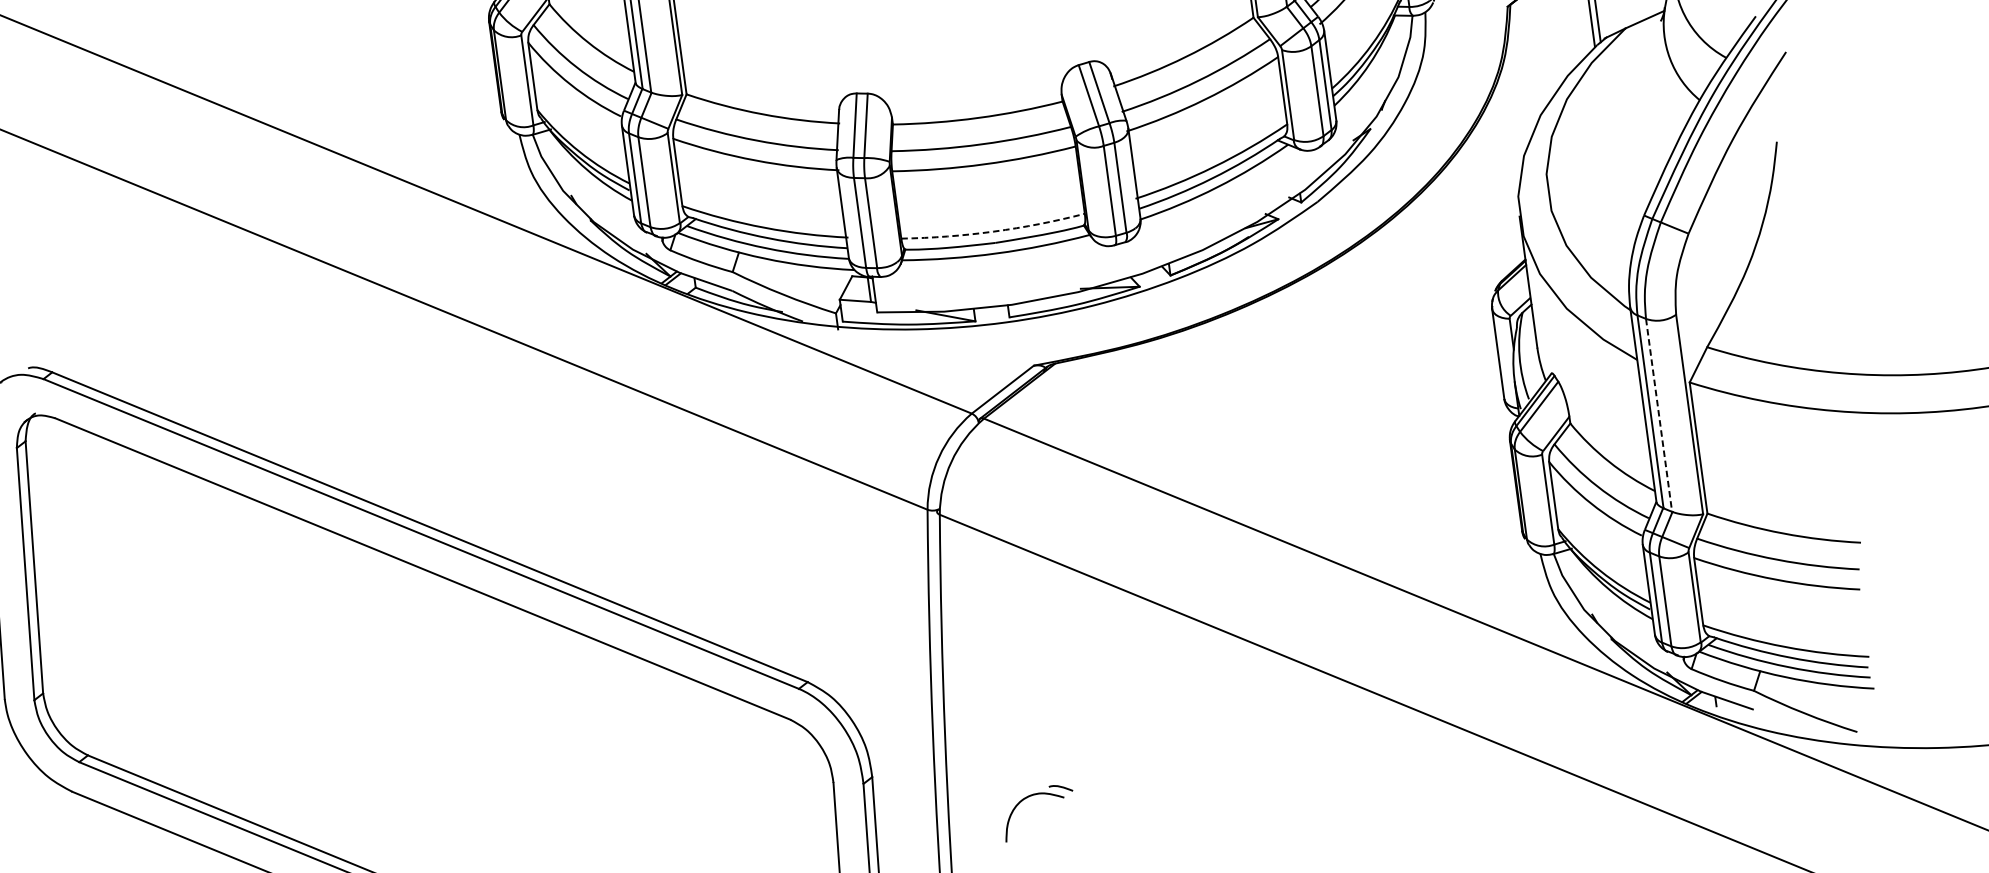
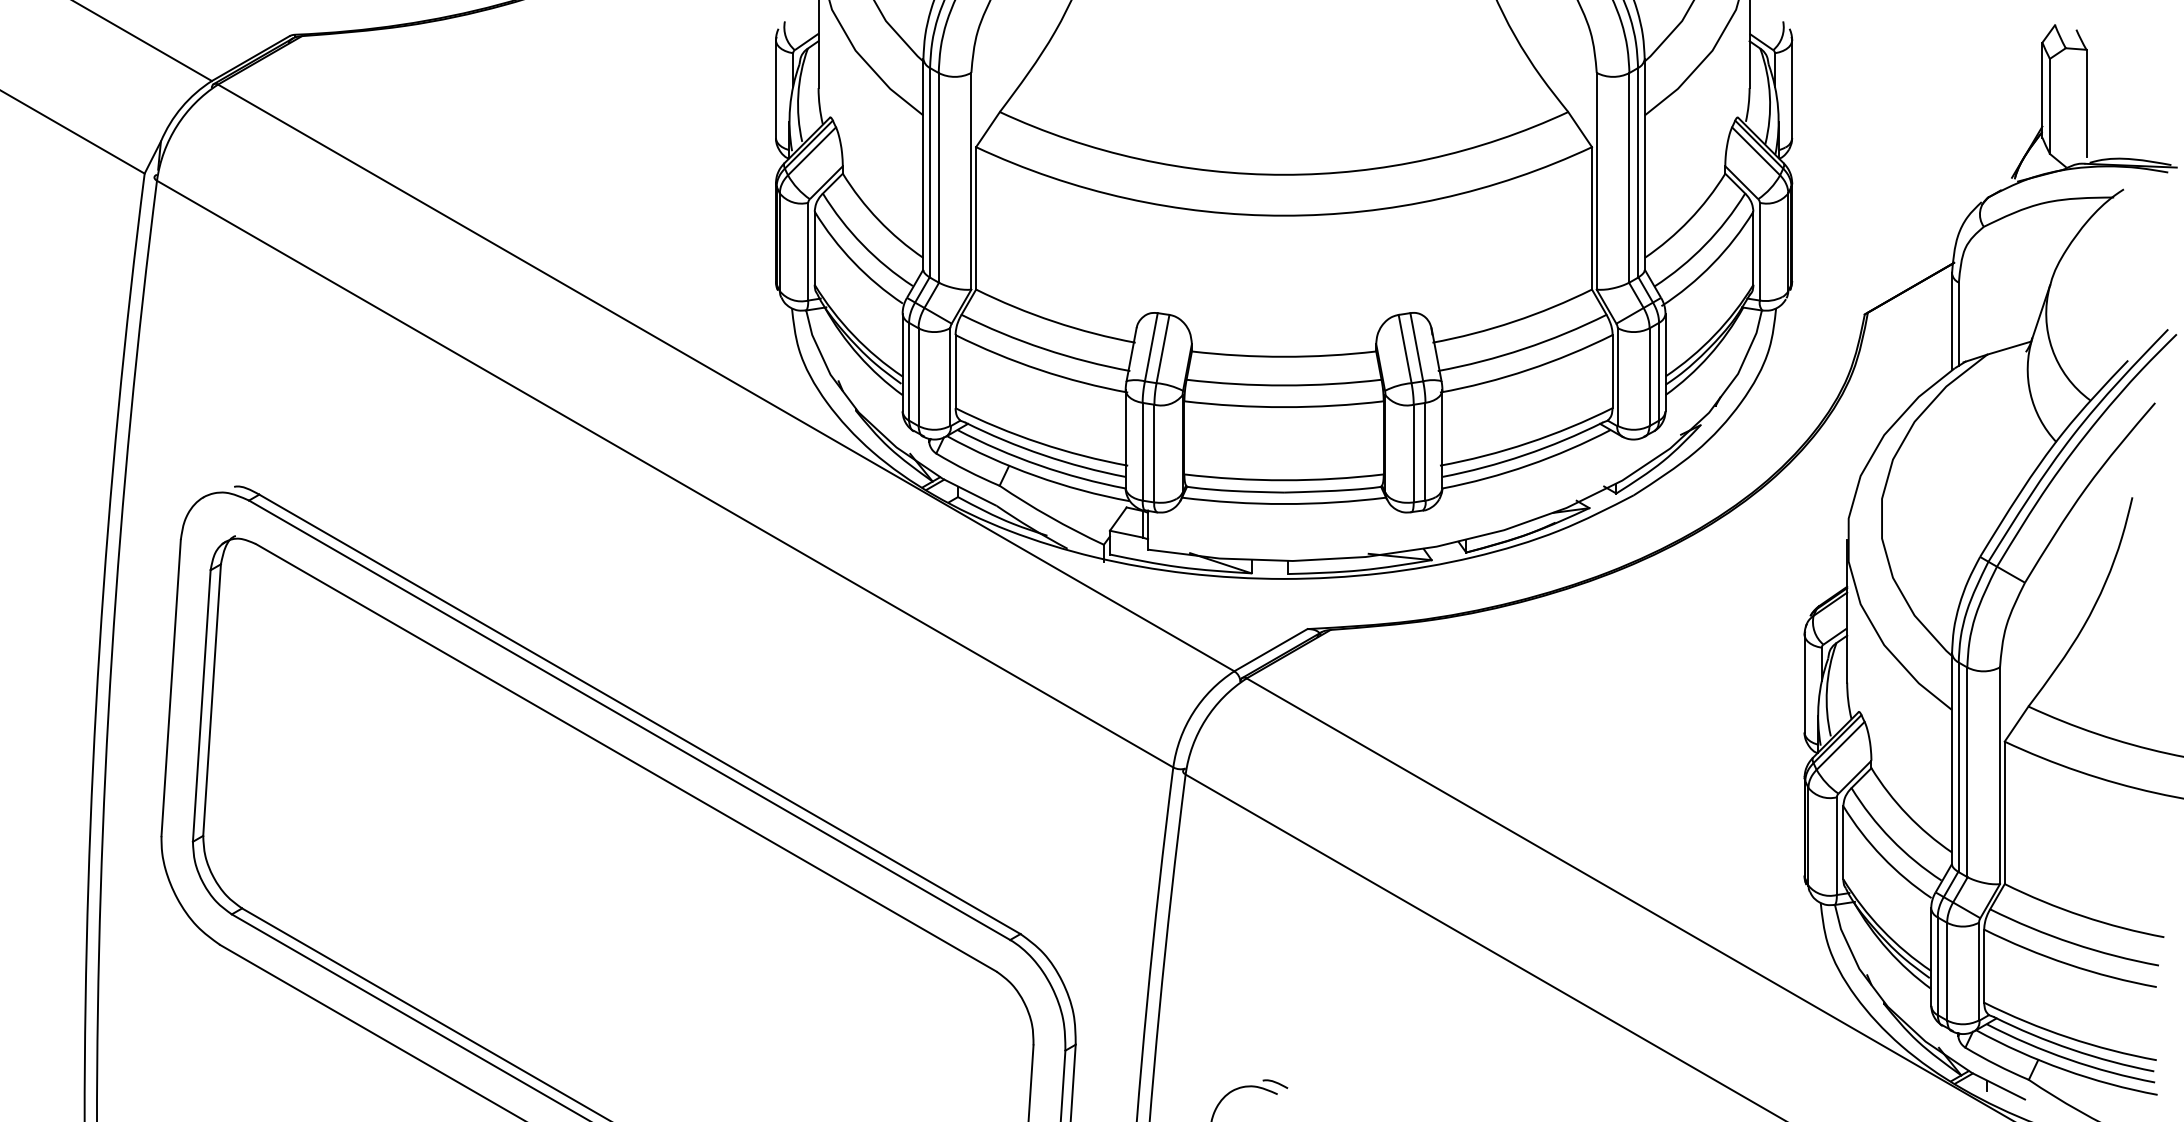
arc: (994, 231) -> (1284, 480), dashed -> solid
line: (1659, 415) -> (1967, 772), dashed -> solid

